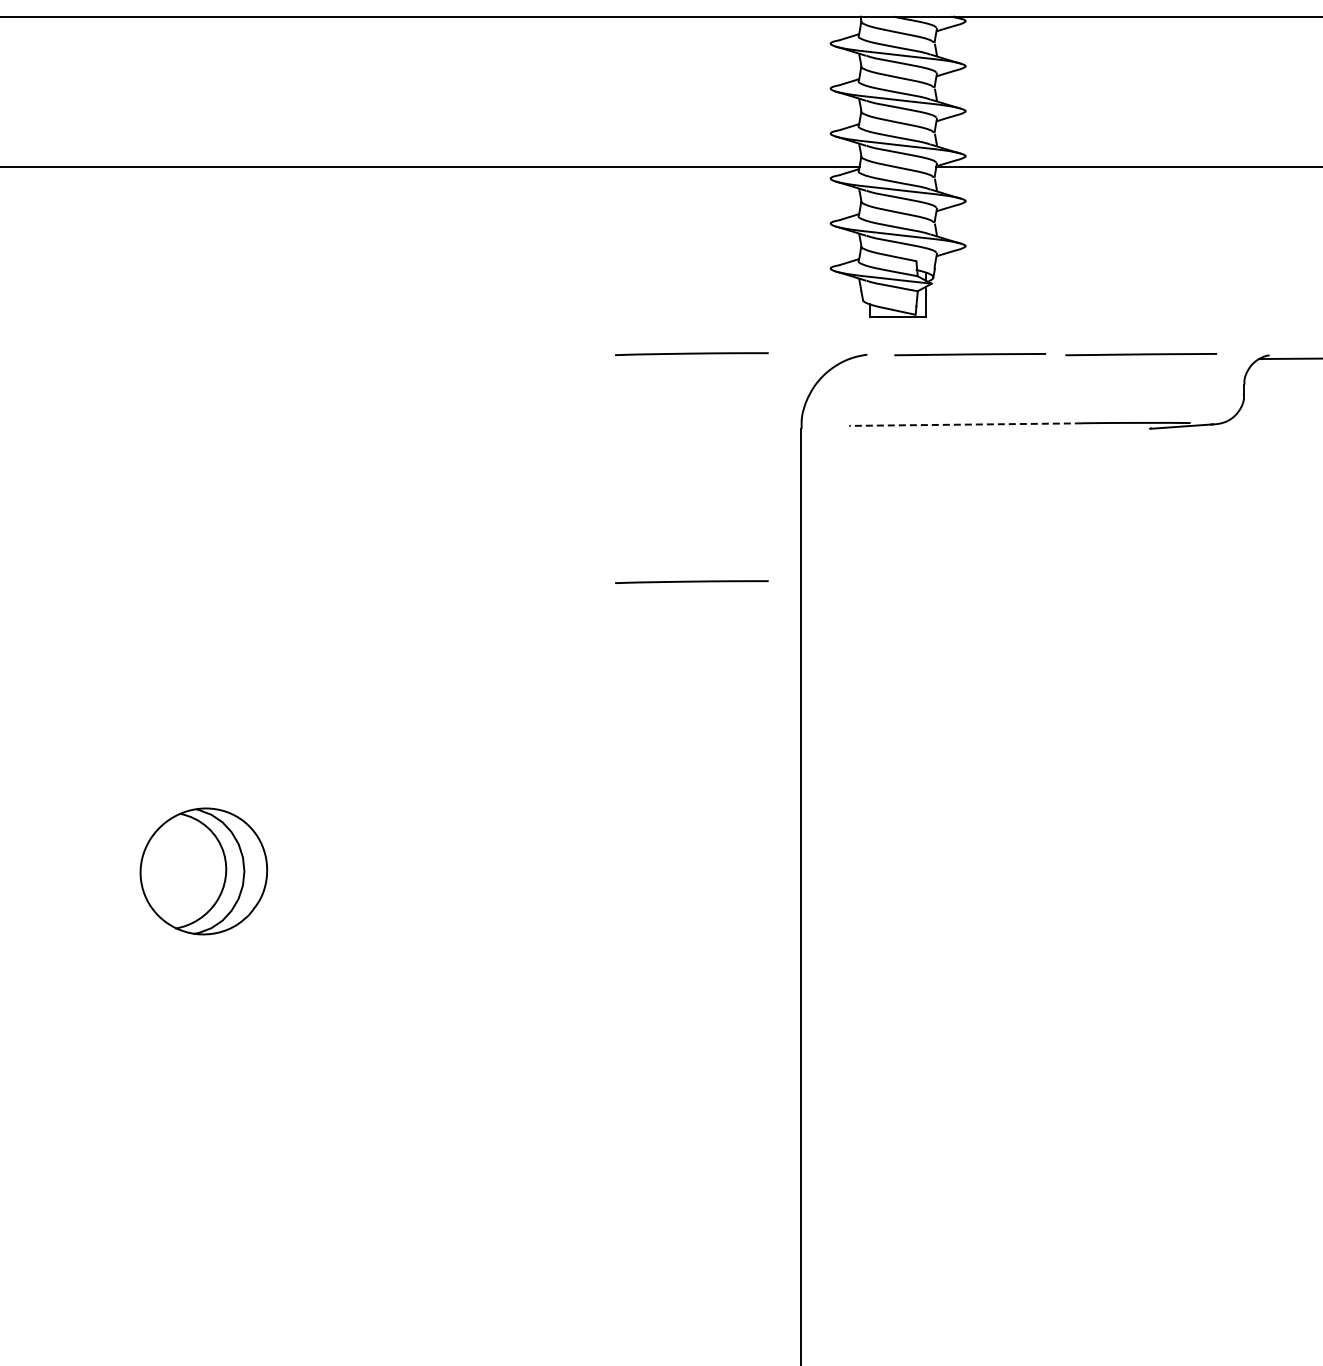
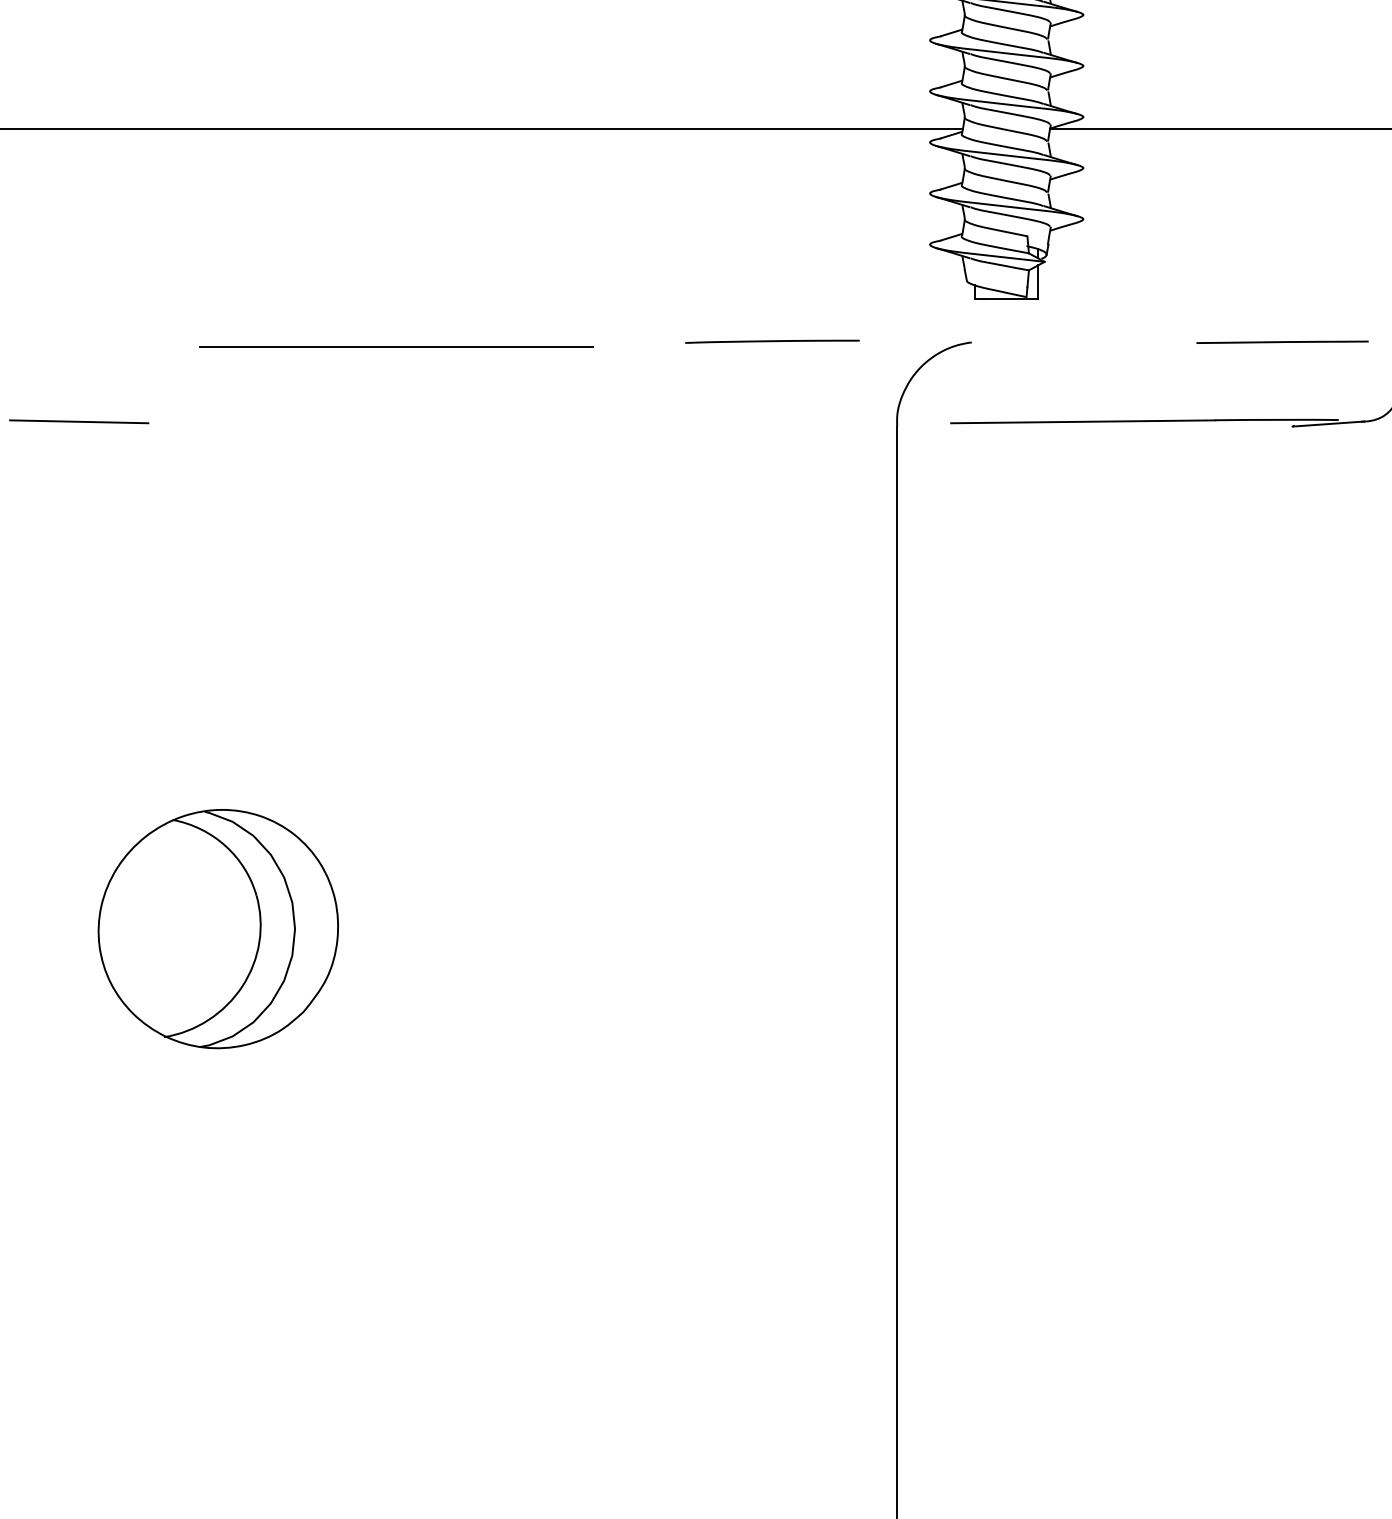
line: (969, 354) -> (1087, 342), removed
line: (360, 358) -> (396, 346), added
line: (81, 424) -> (79, 421), added
line: (965, 424) -> (1083, 421), dashed -> solid
line: (691, 581) -> (772, 599), removed
part: (203, 871) -> (218, 929), size x1.67

